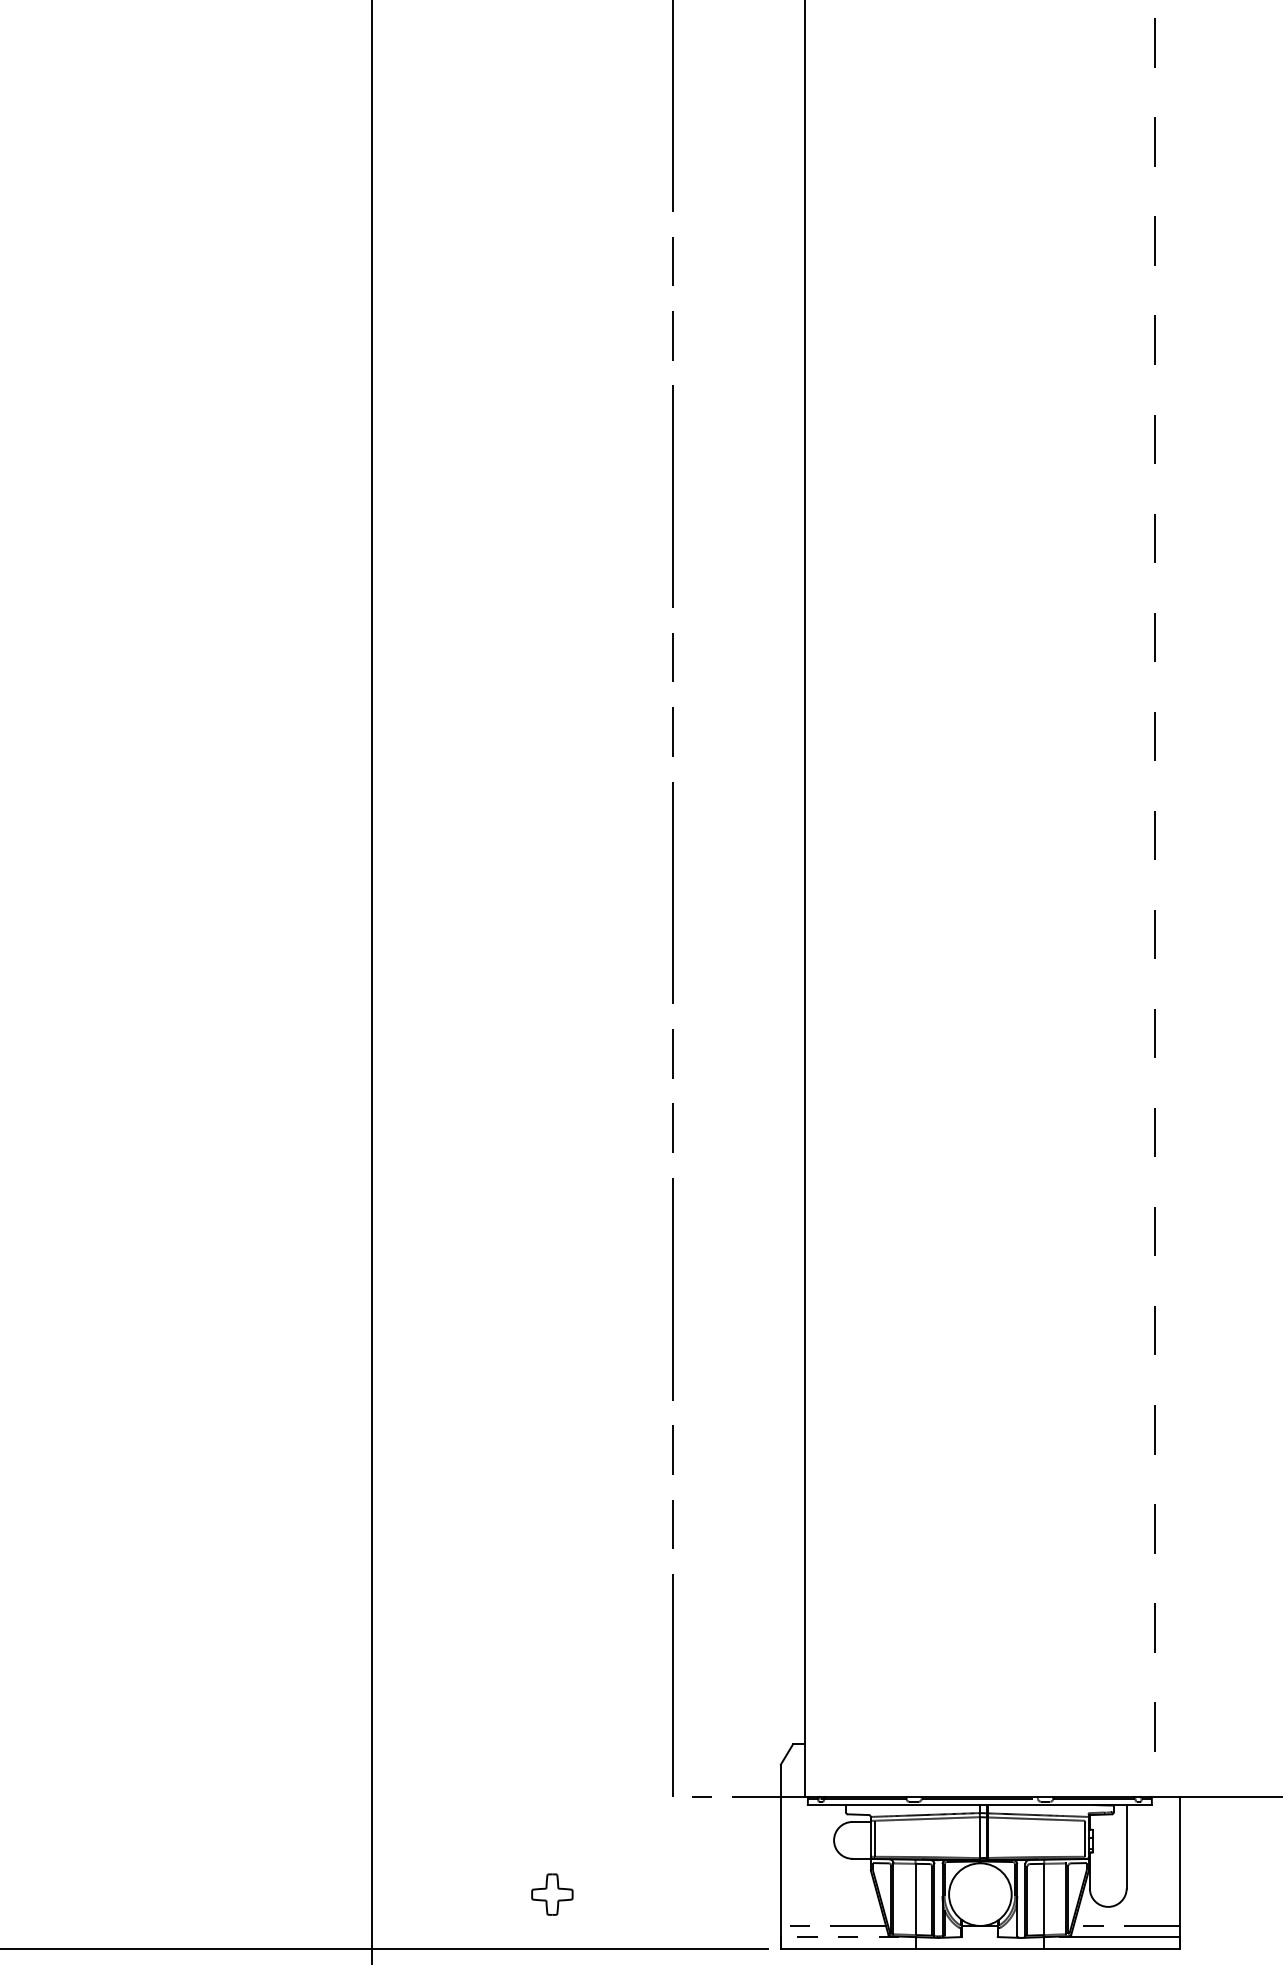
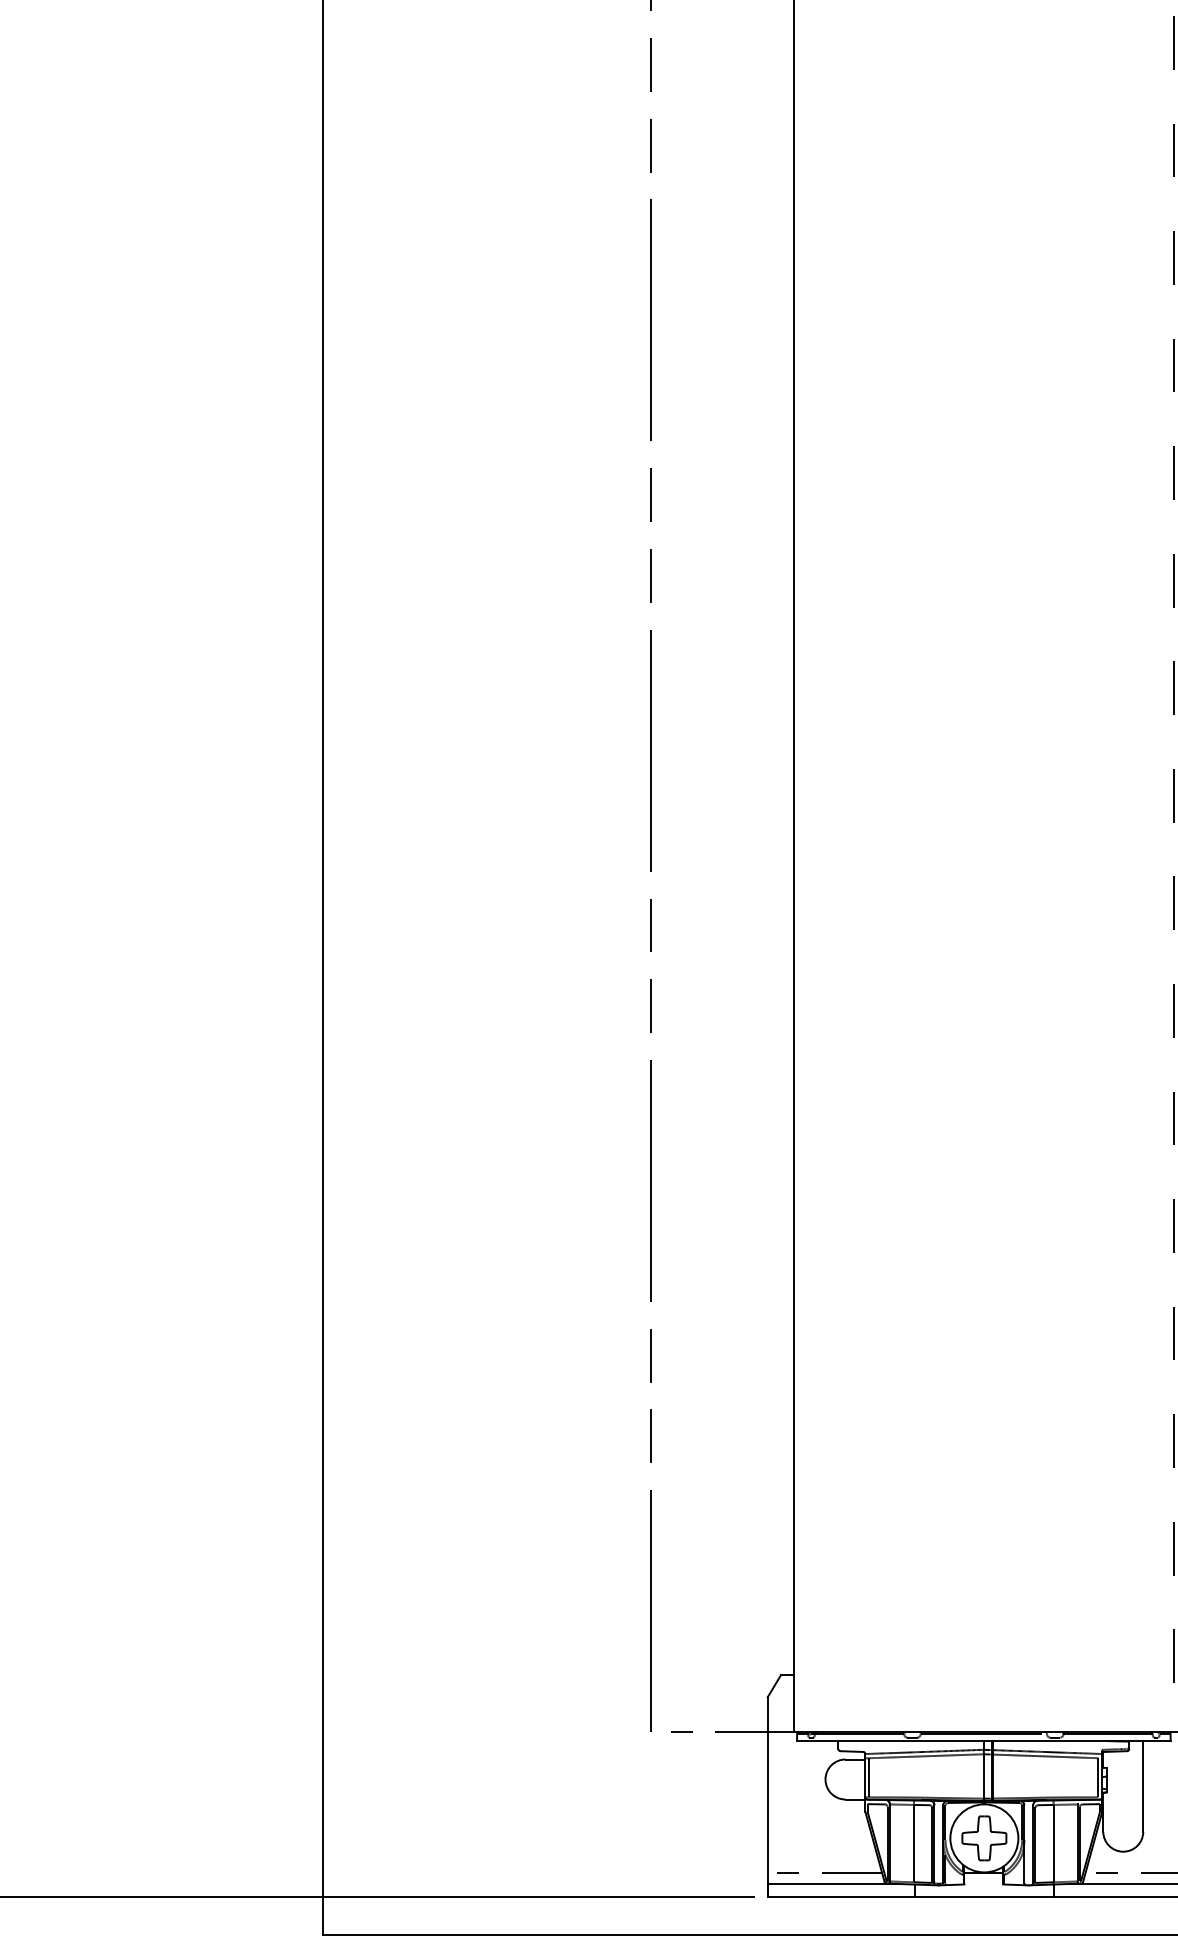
part: (552, 1894) -> (984, 1838), moved
line: (839, 1936) -> (831, 1883), dashed -> solid

